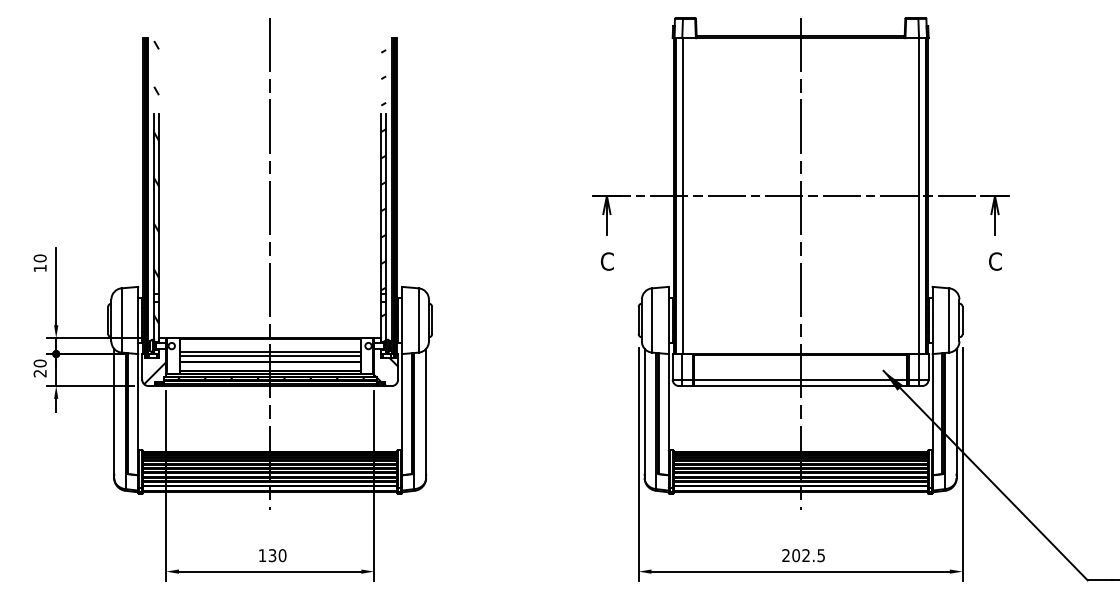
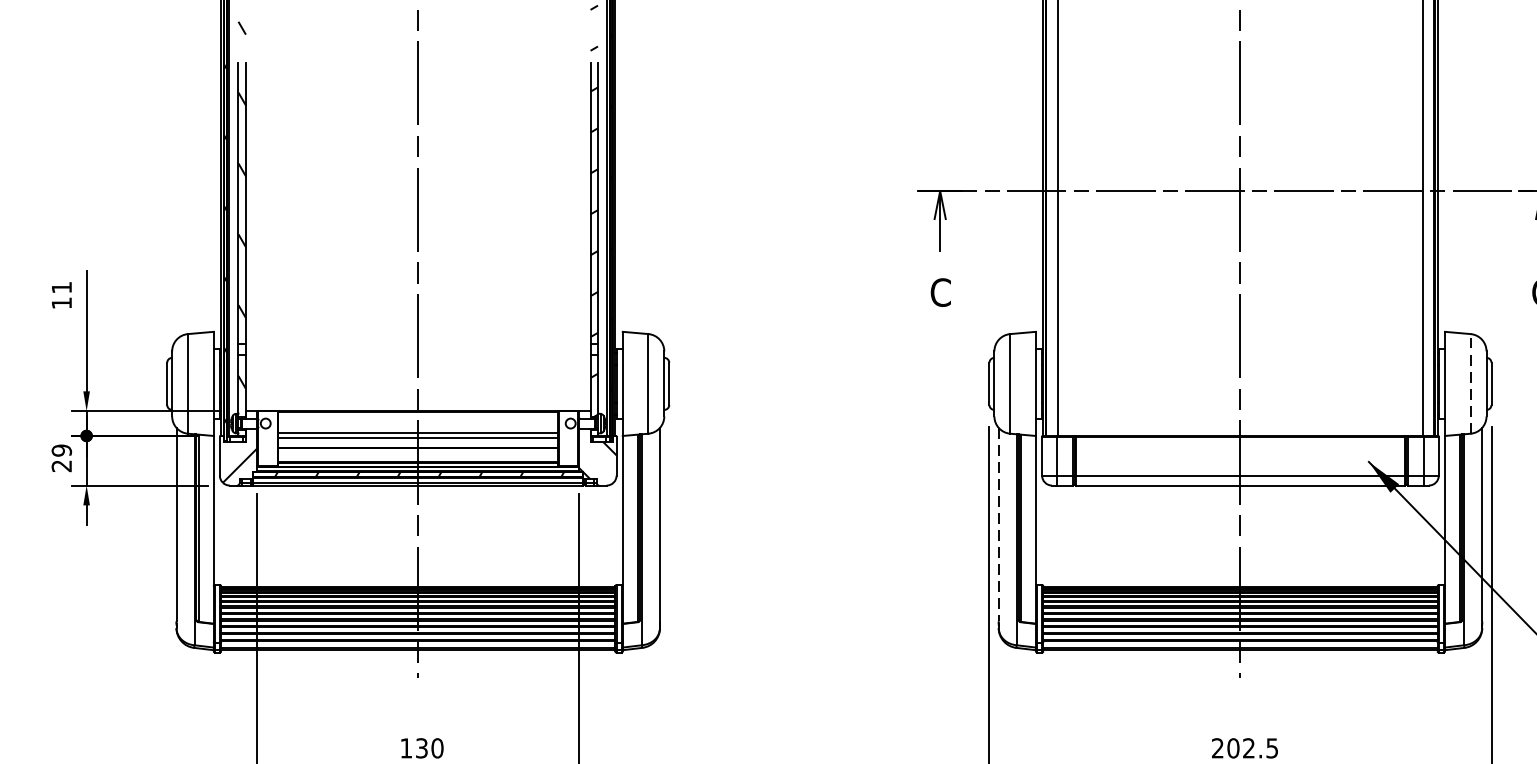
text: (39, 258) -> (60, 287), 10 -> 11
line: (949, 320) -> (1471, 383), solid -> dashed
text: (40, 363) -> (62, 450), 20 -> 29
line: (644, 411) -> (998, 524), solid -> dashed

